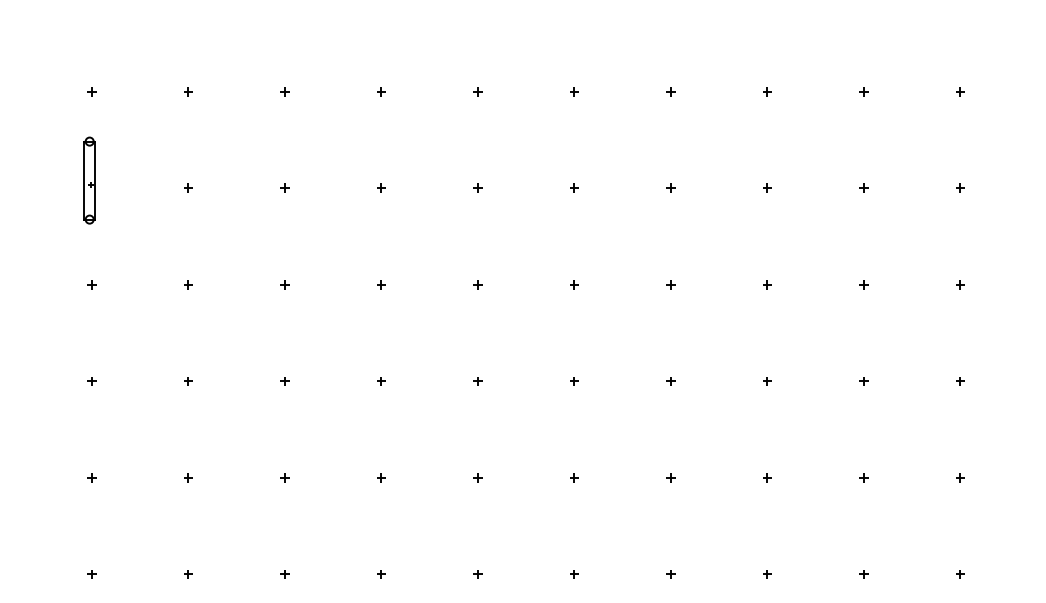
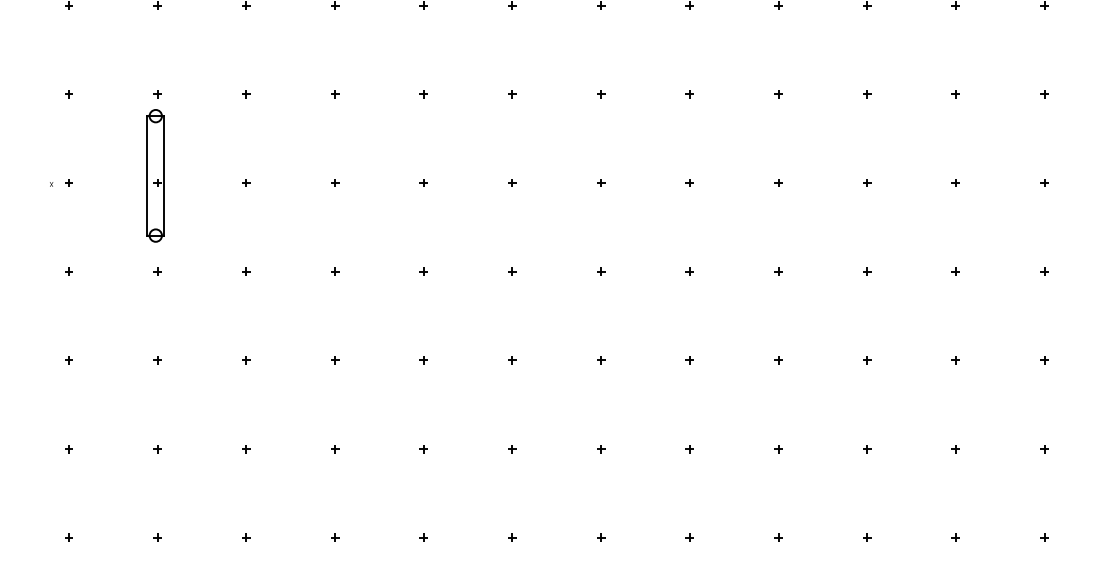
part: (89, 180) -> (155, 175), size x1.67

